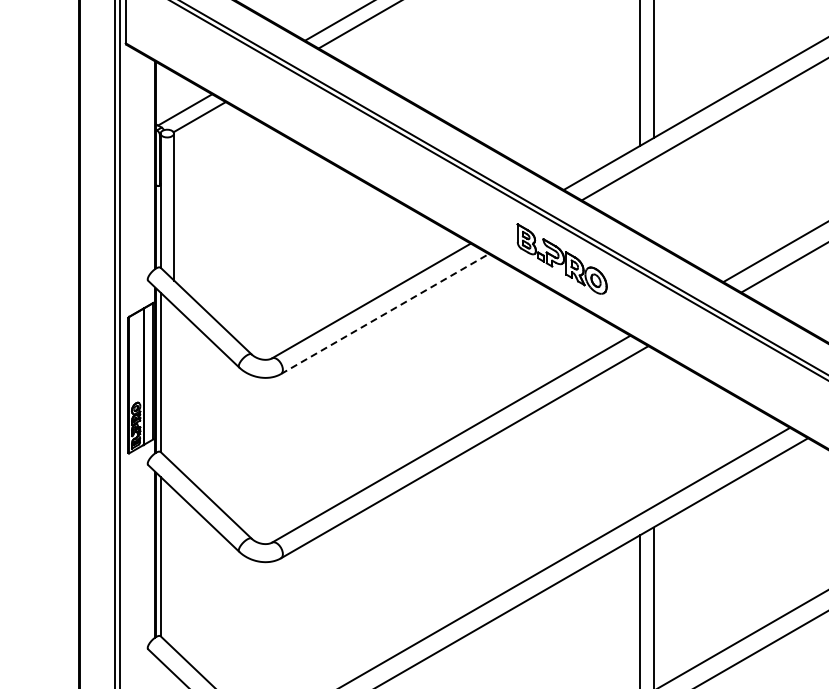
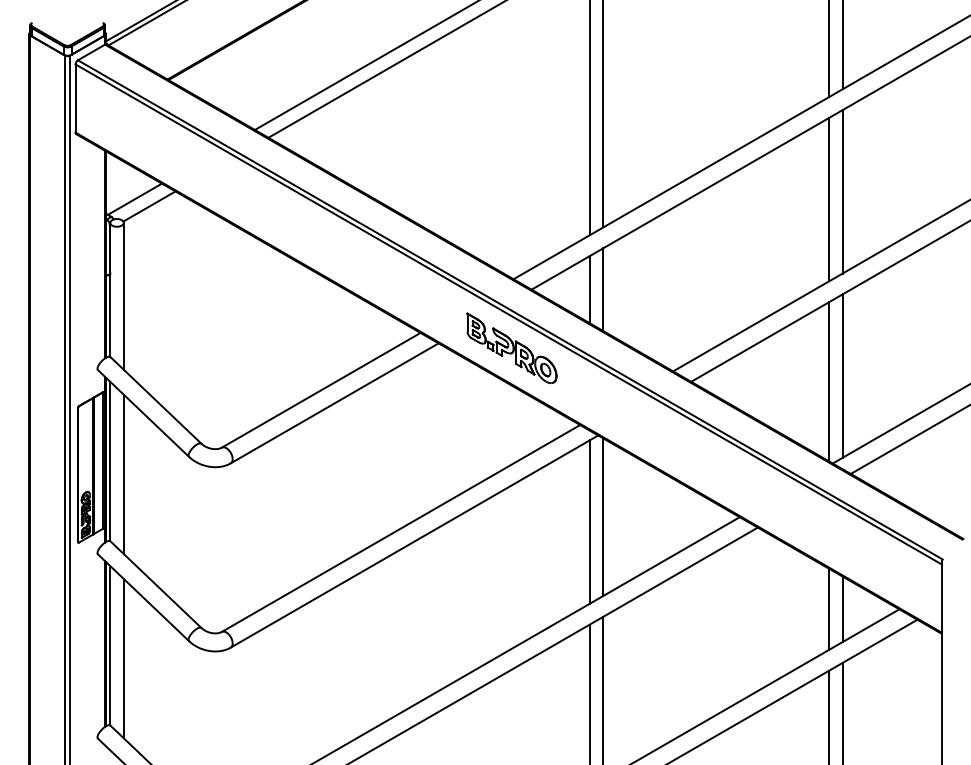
line: (639, 200) -> (589, 289), added
line: (653, 200) -> (603, 289), added
line: (384, 314) -> (334, 403), dashed -> solid
line: (173, 385) -> (123, 474), added
line: (653, 427) -> (603, 516), added
line: (639, 432) -> (589, 521), added
line: (173, 569) -> (123, 658), added

